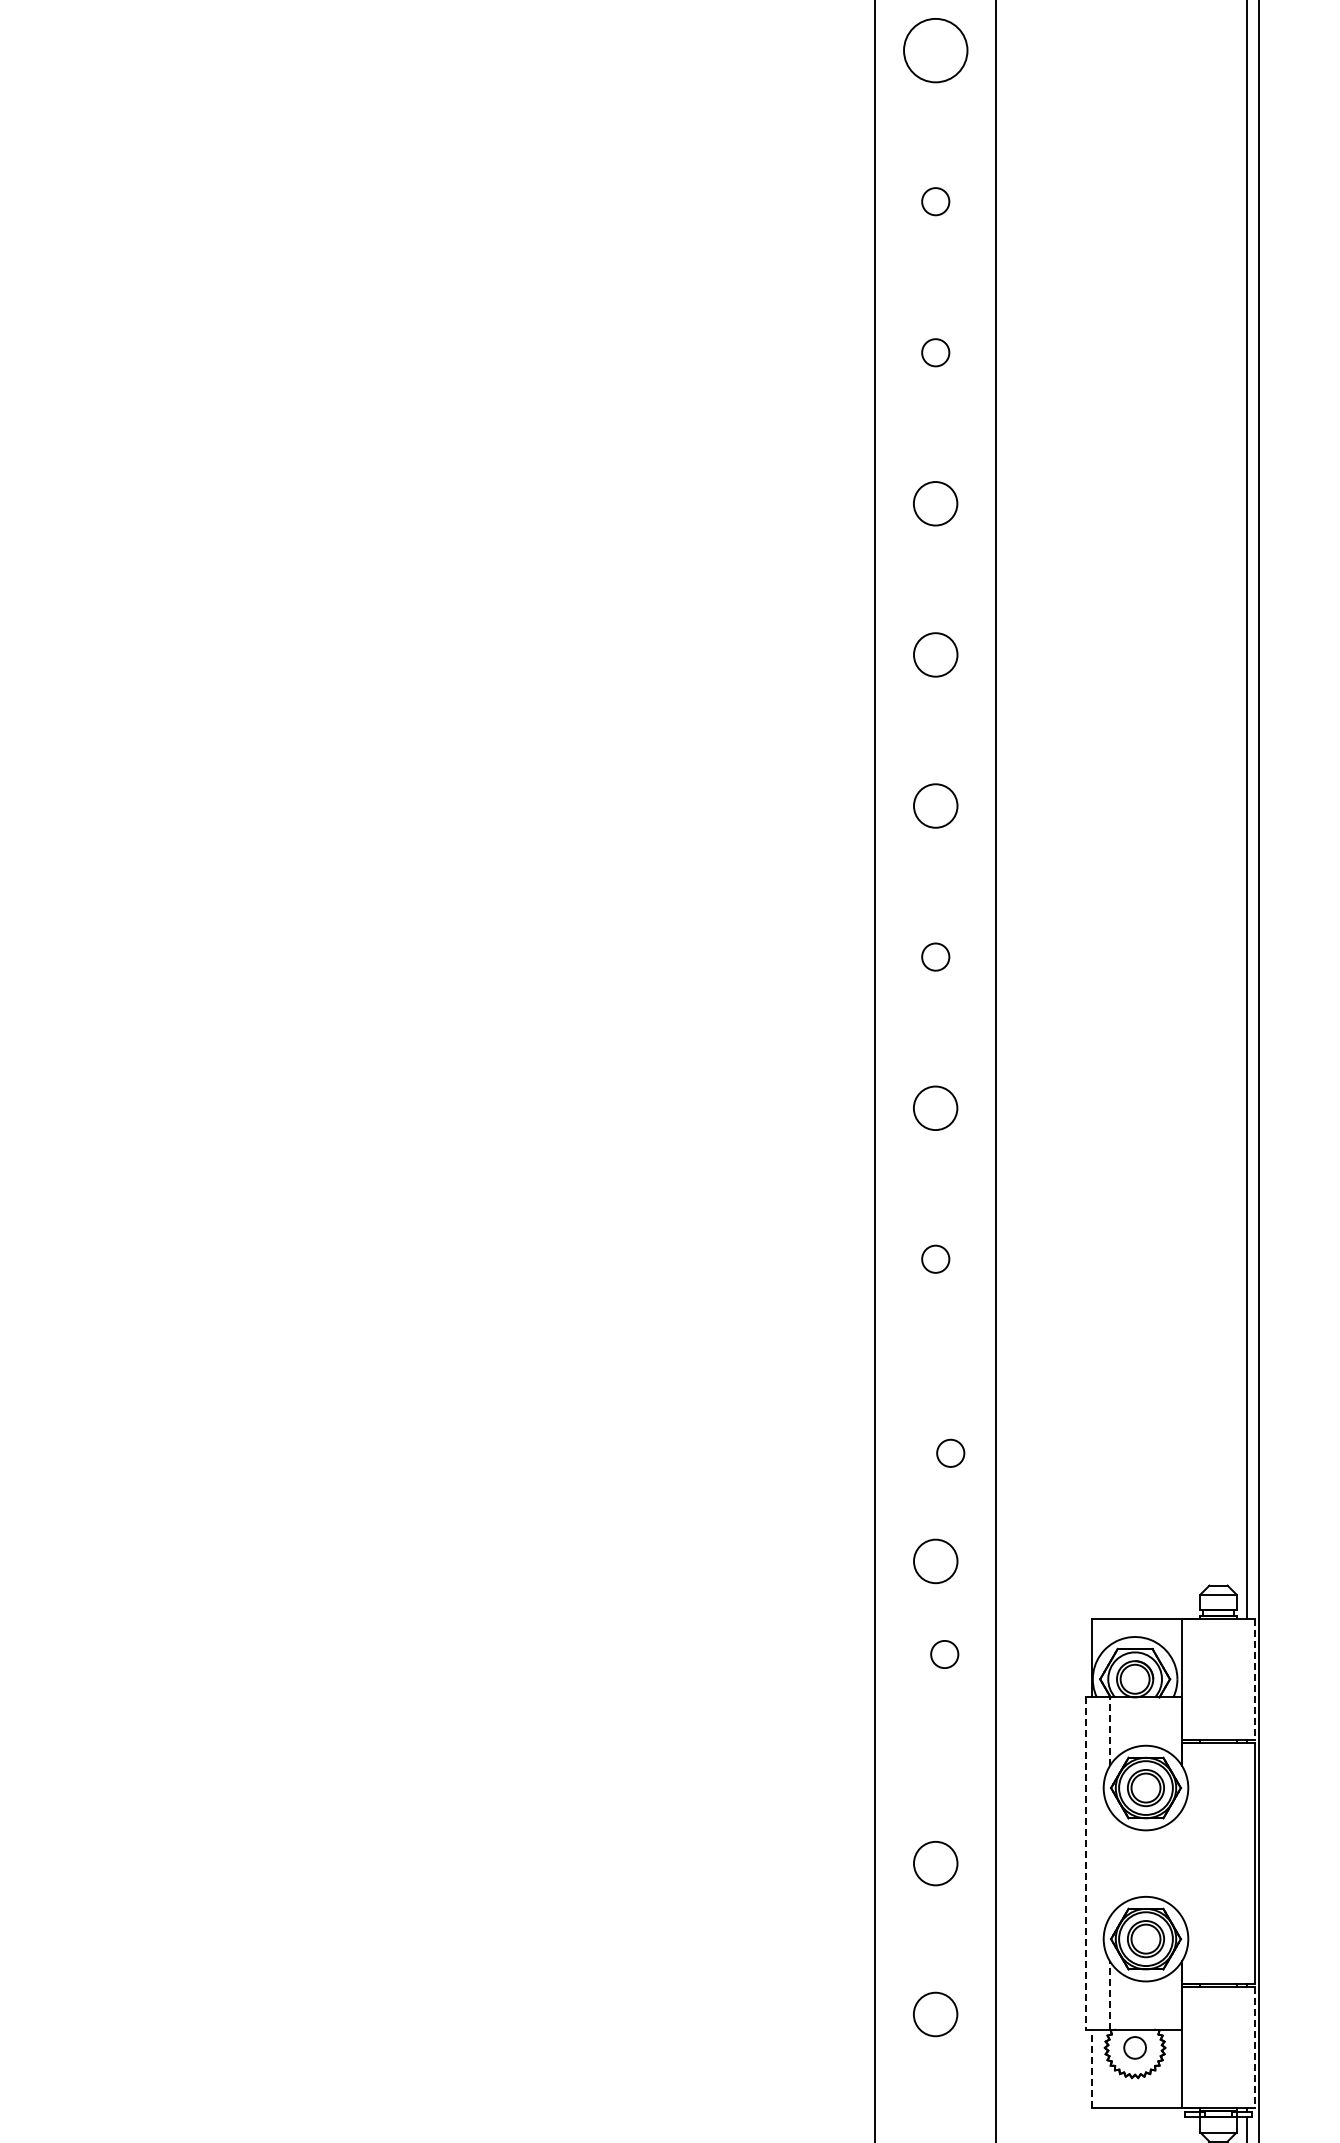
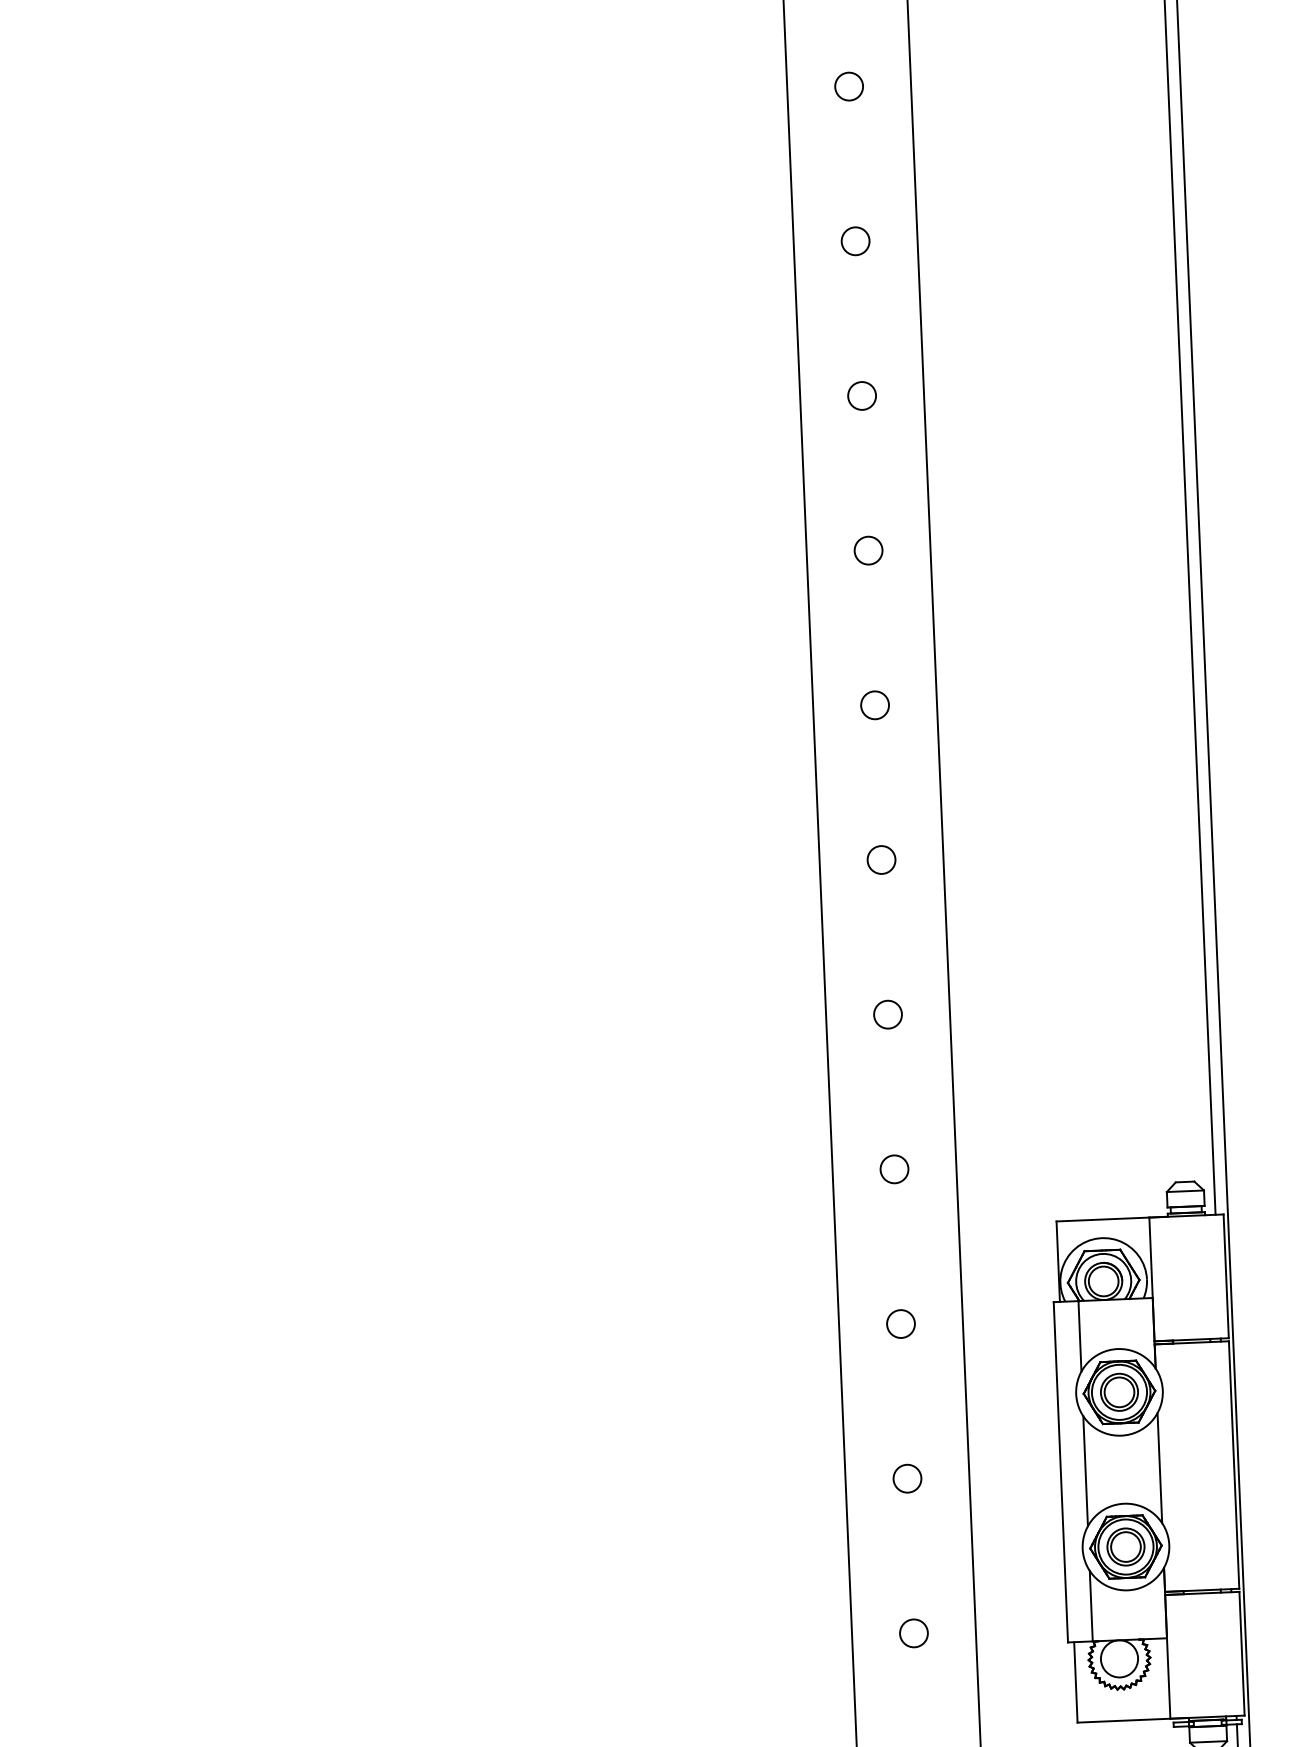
circle: (935, 503) -> (848, 86), size x0.62
circle: (935, 654) -> (855, 240), size x0.62
circle: (935, 805) -> (861, 395), size x0.62
circle: (935, 1107) -> (874, 704), size x0.62
circle: (950, 1452) -> (887, 1013), moved
circle: (935, 1561) -> (894, 1169), size x0.62
circle: (944, 1654) -> (900, 1324), moved
line: (1254, 1679) -> (1225, 1276), dashed -> solid
line: (1109, 1731) -> (1079, 1336), dashed -> solid
circle: (935, 1863) -> (907, 1478), size x0.62
line: (1109, 1863) -> (1085, 1471), added
line: (1182, 1863) -> (1160, 1468), added
line: (1085, 1864) -> (1060, 1473), dashed -> solid
line: (1109, 1994) -> (1090, 1605), dashed -> solid
circle: (935, 2014) -> (913, 1633), size x0.62
circle: (1135, 2047) -> (1119, 1658), size x1.67
line: (1254, 2048) -> (1241, 1654), dashed -> solid
line: (1091, 2068) -> (1075, 1681), dashed -> solid

